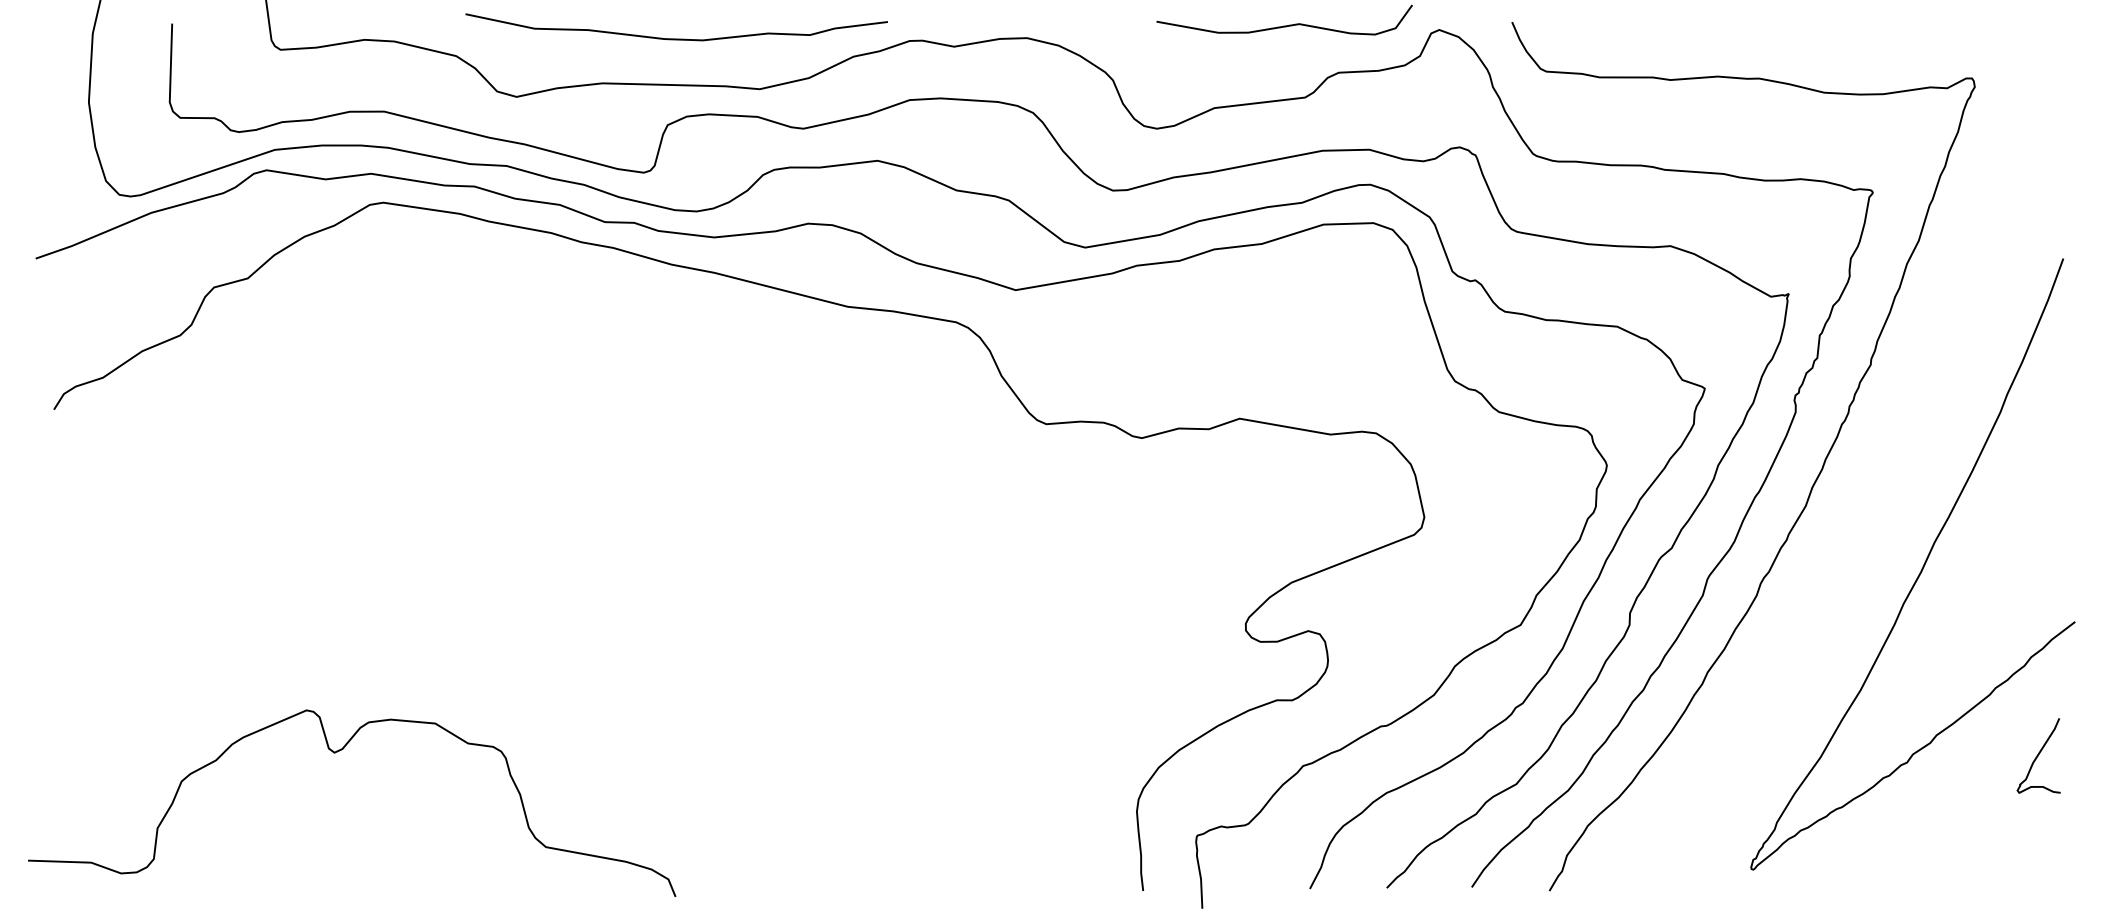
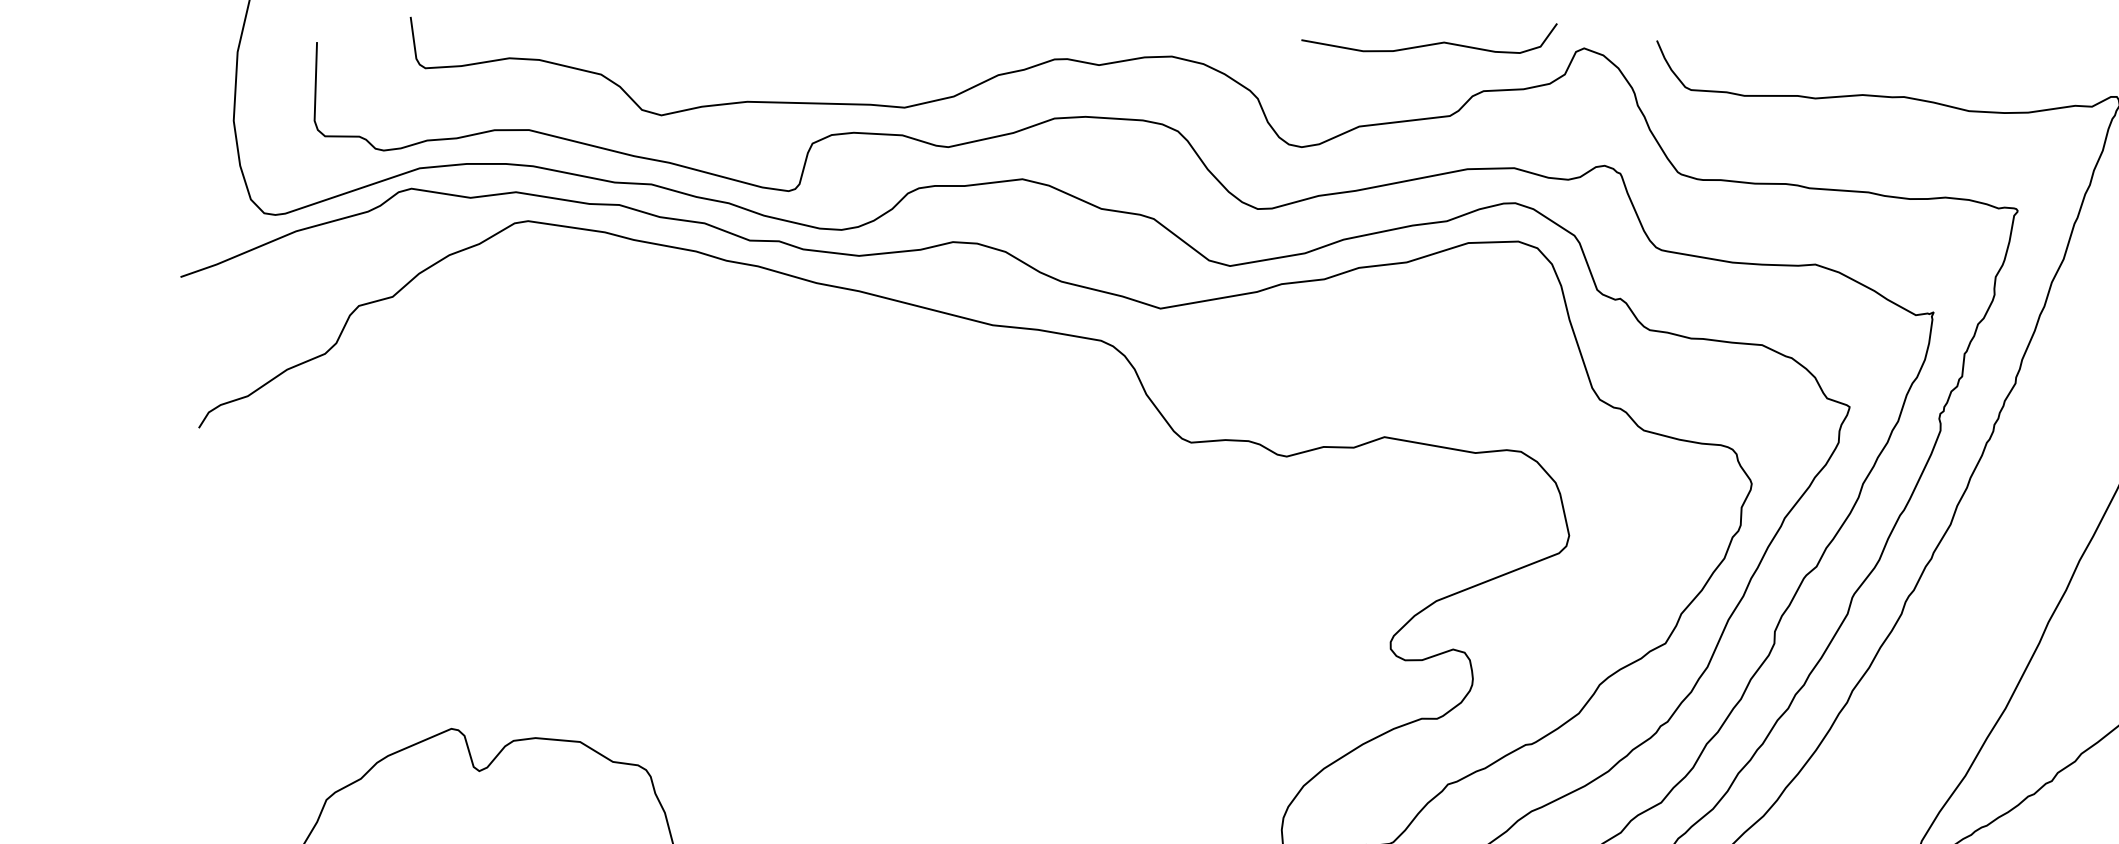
curve: (676, 38) -> (821, 56), removed

